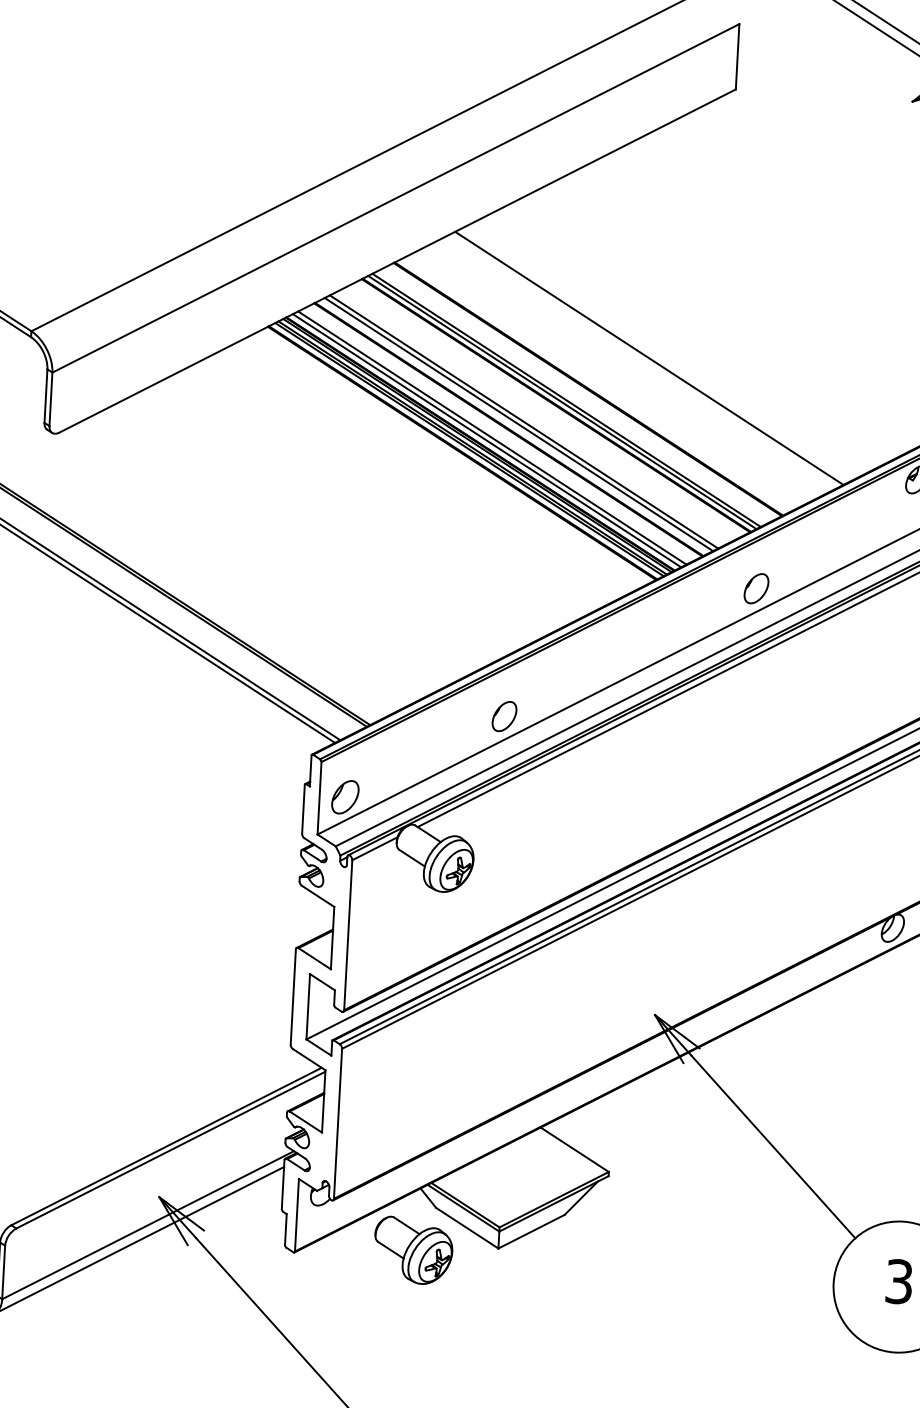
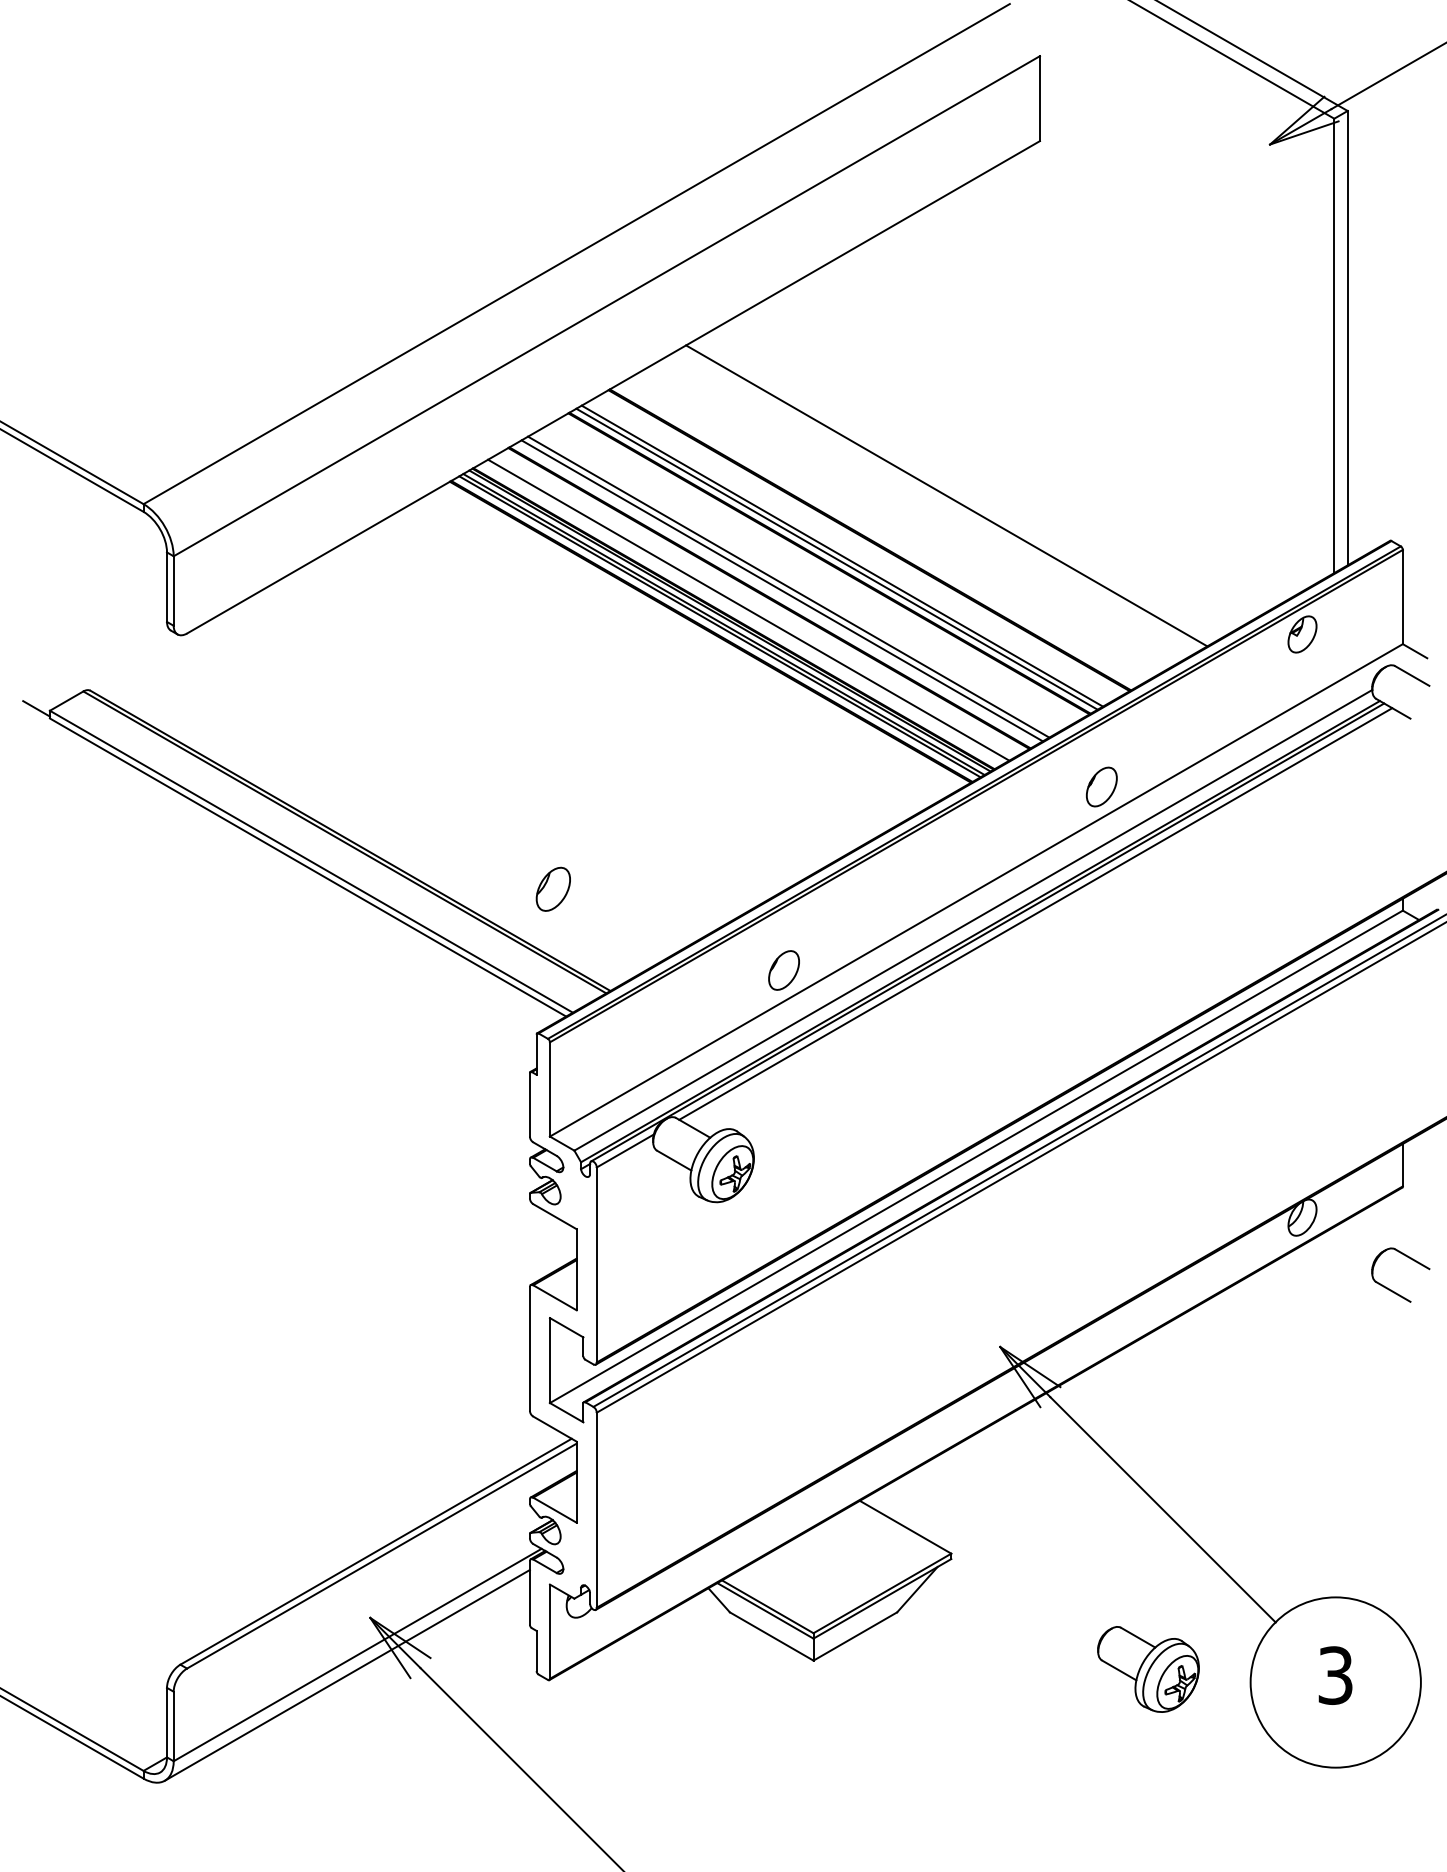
line: (486, 440) -> (741, 613), removed
part: (344, 796) -> (552, 888), moved
part: (413, 1250) -> (1148, 1669), moved

